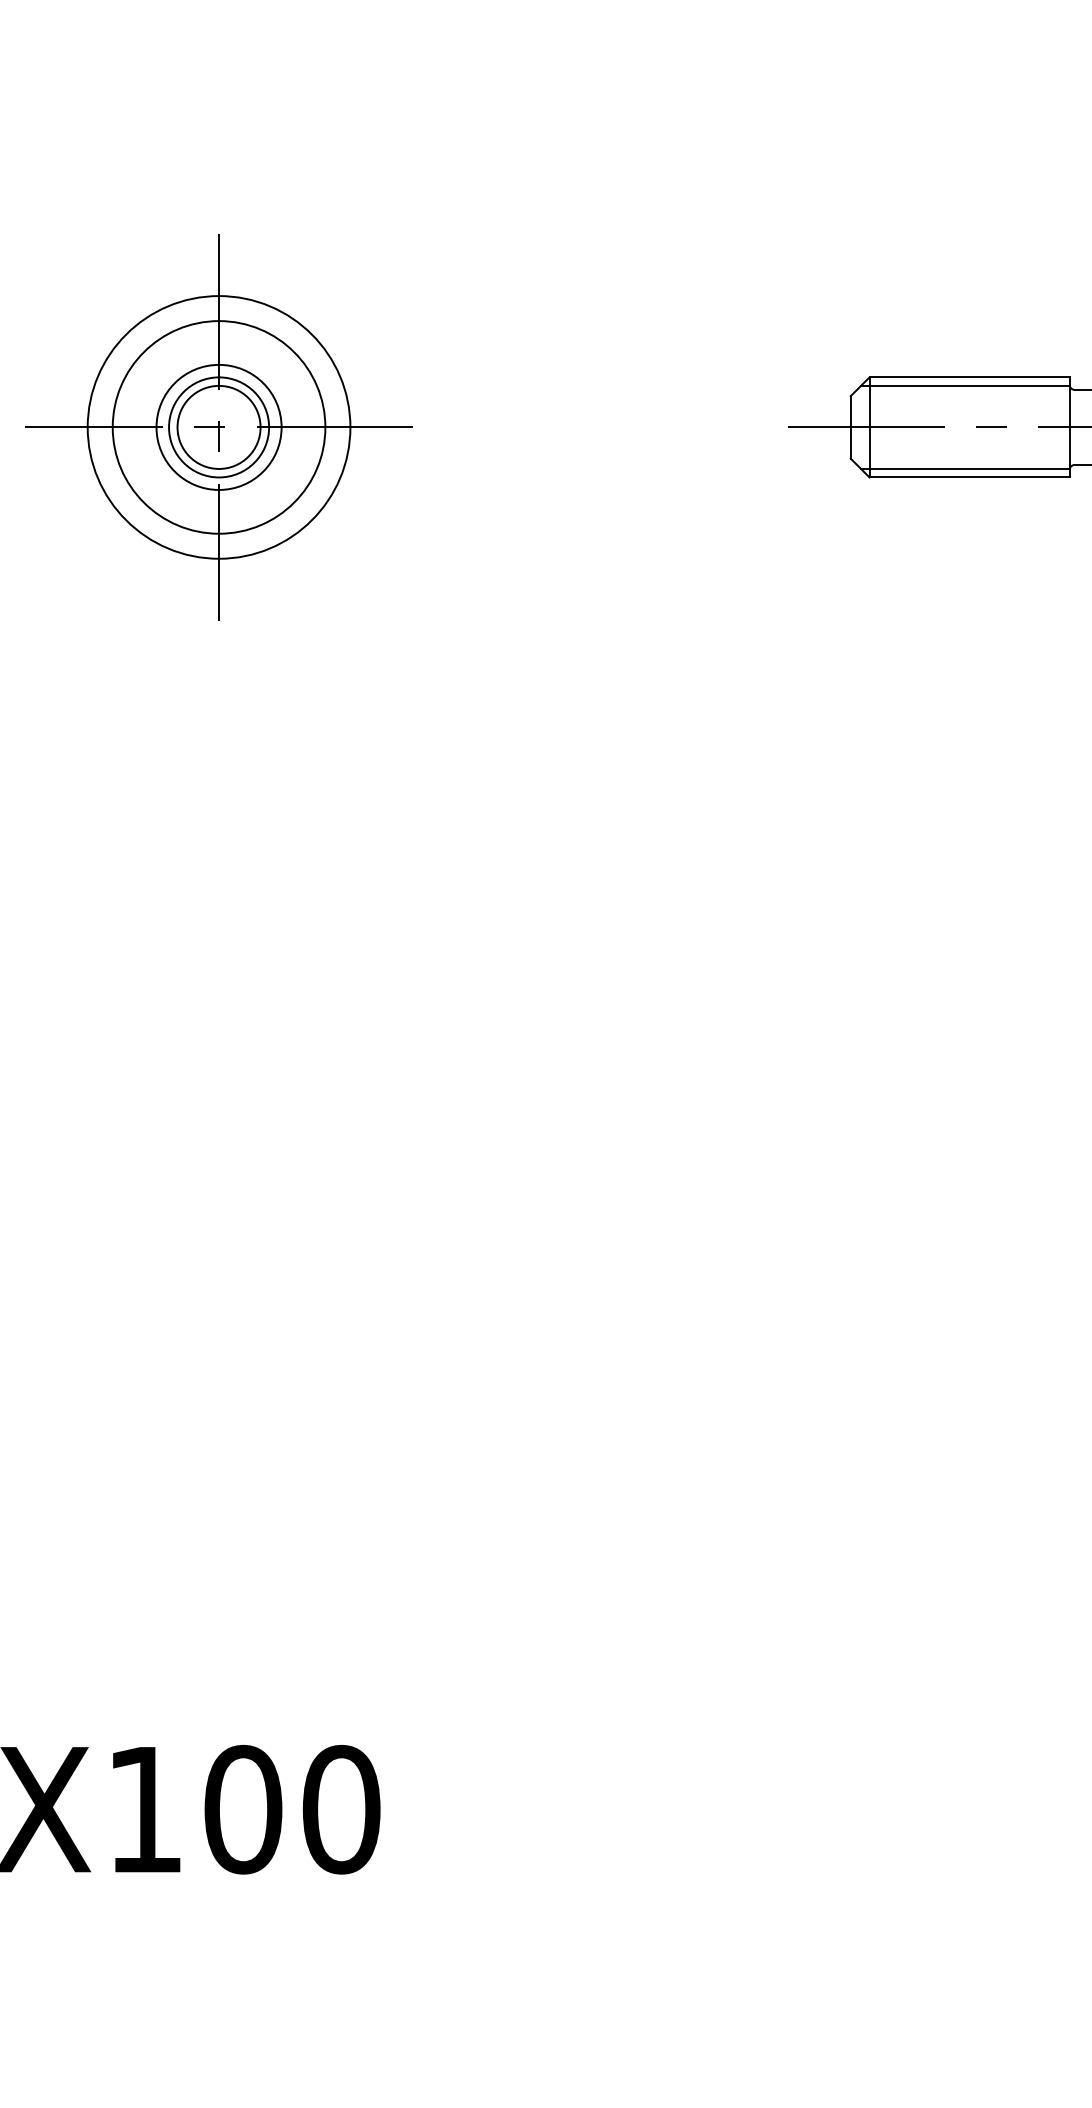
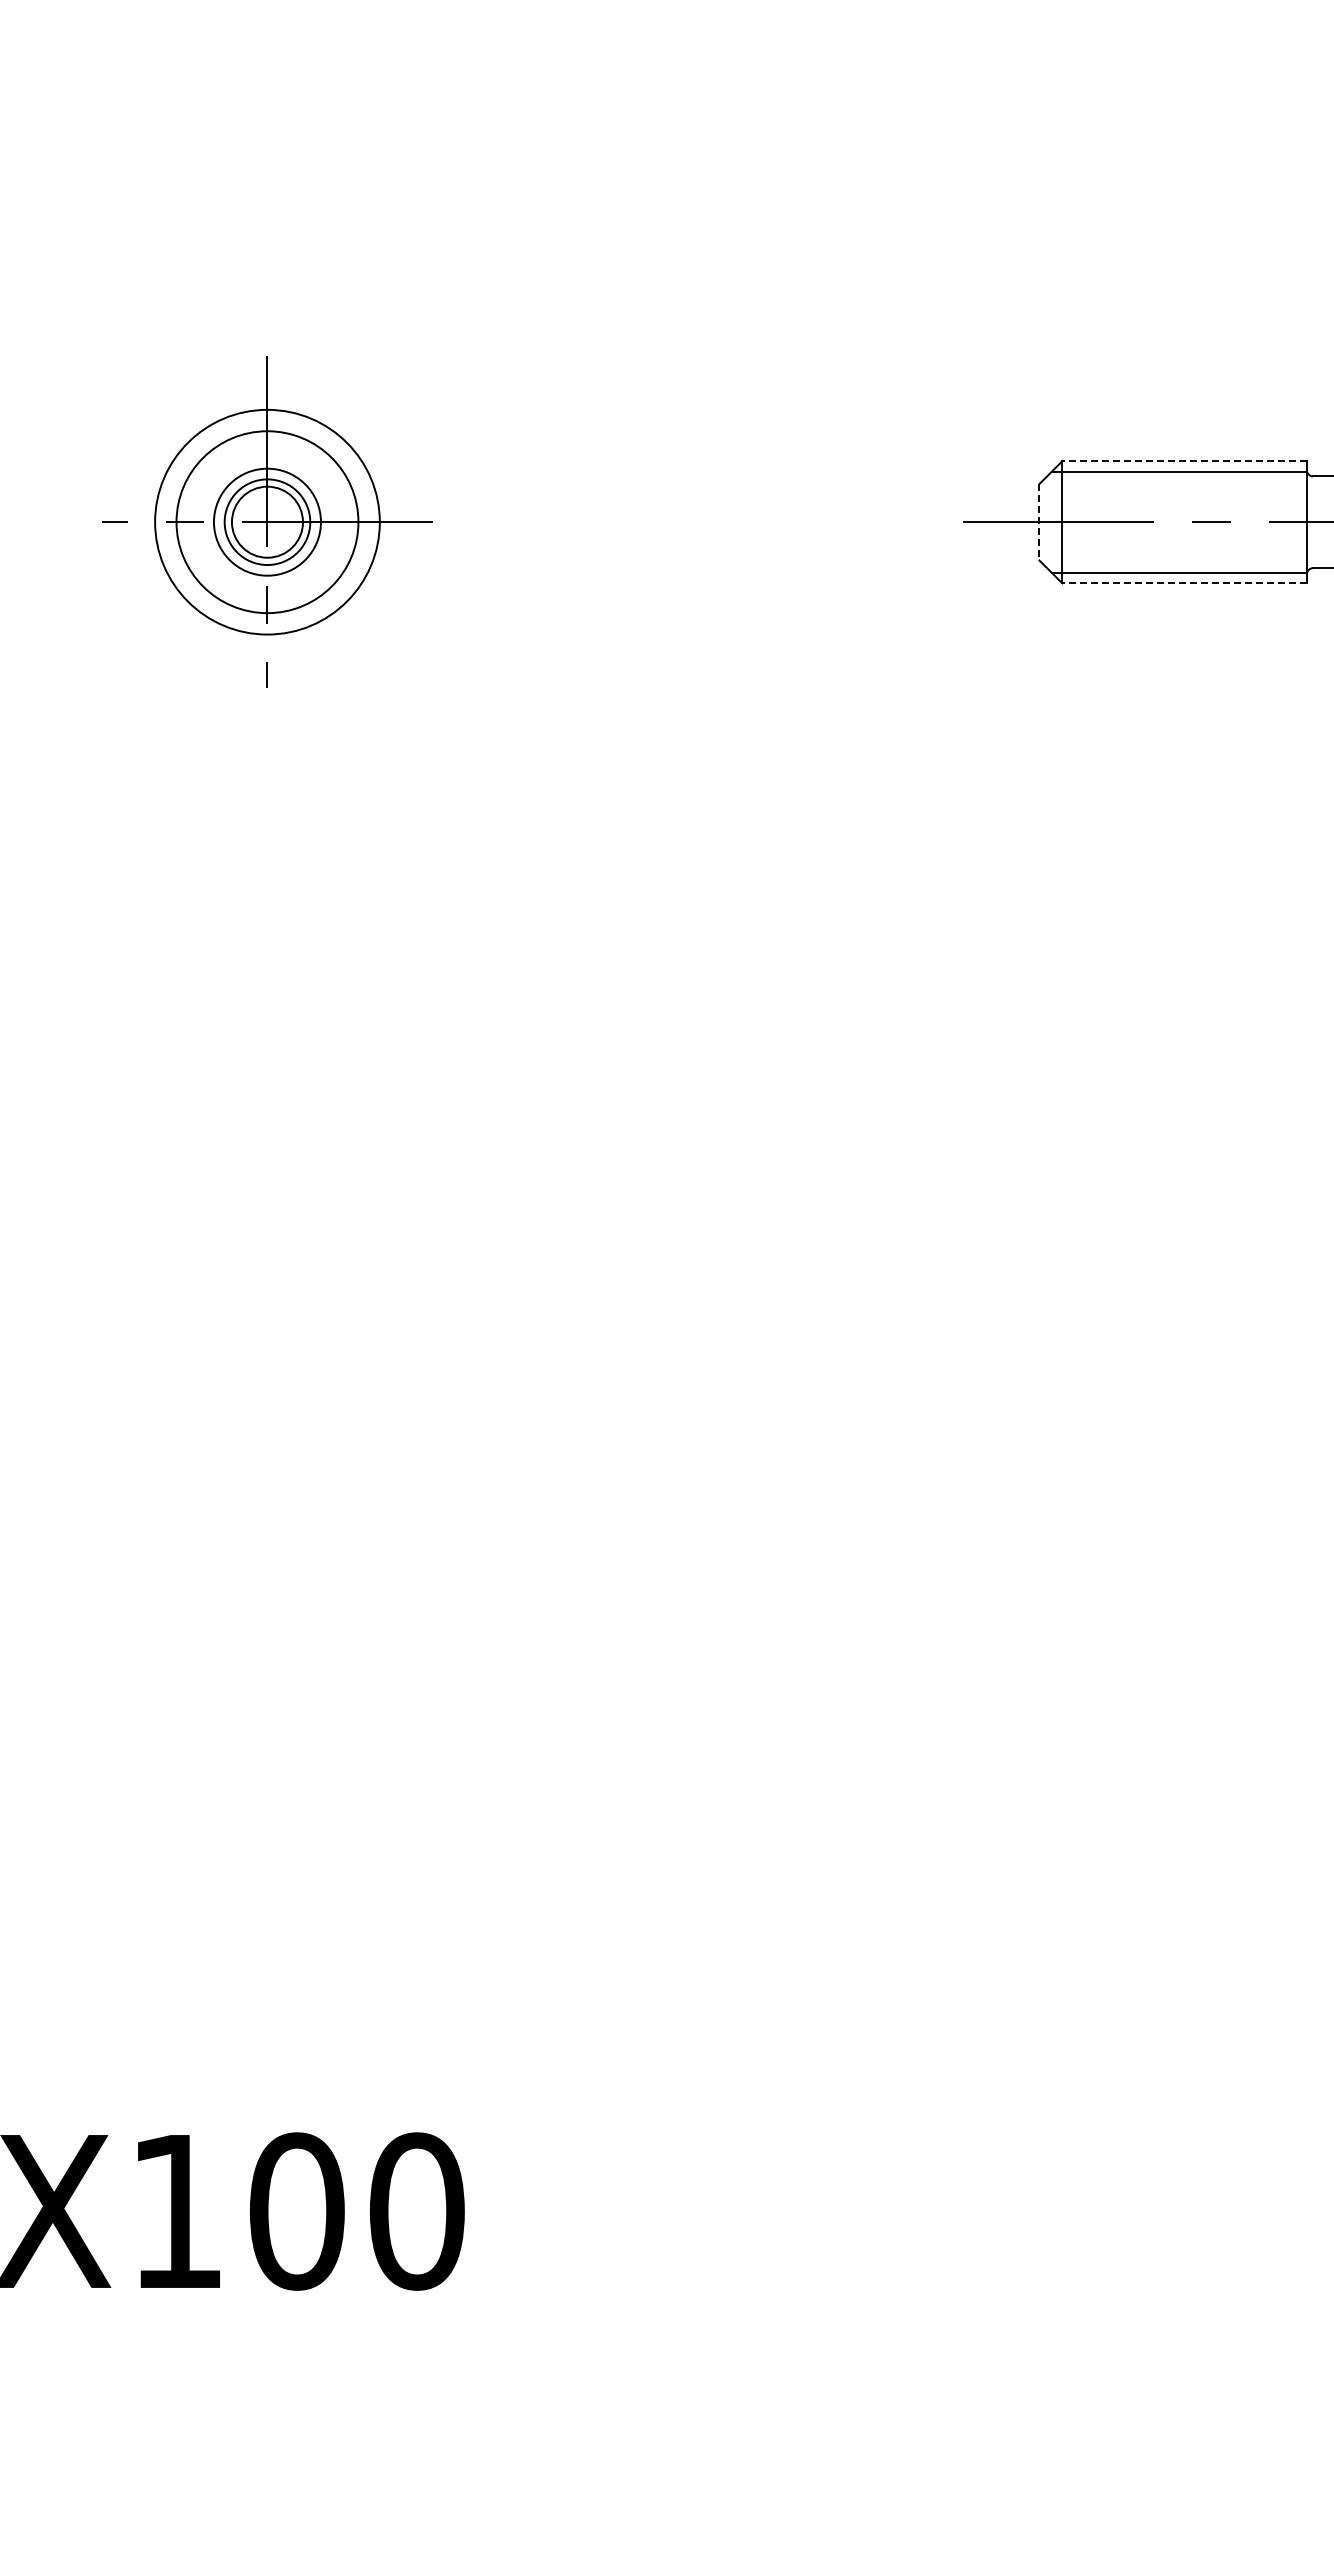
line: (969, 377) -> (1184, 461), solid -> dashed
part: (219, 426) -> (267, 521), size x0.7
line: (850, 427) -> (1039, 522), solid -> dashed
line: (969, 477) -> (1184, 583), solid -> dashed

